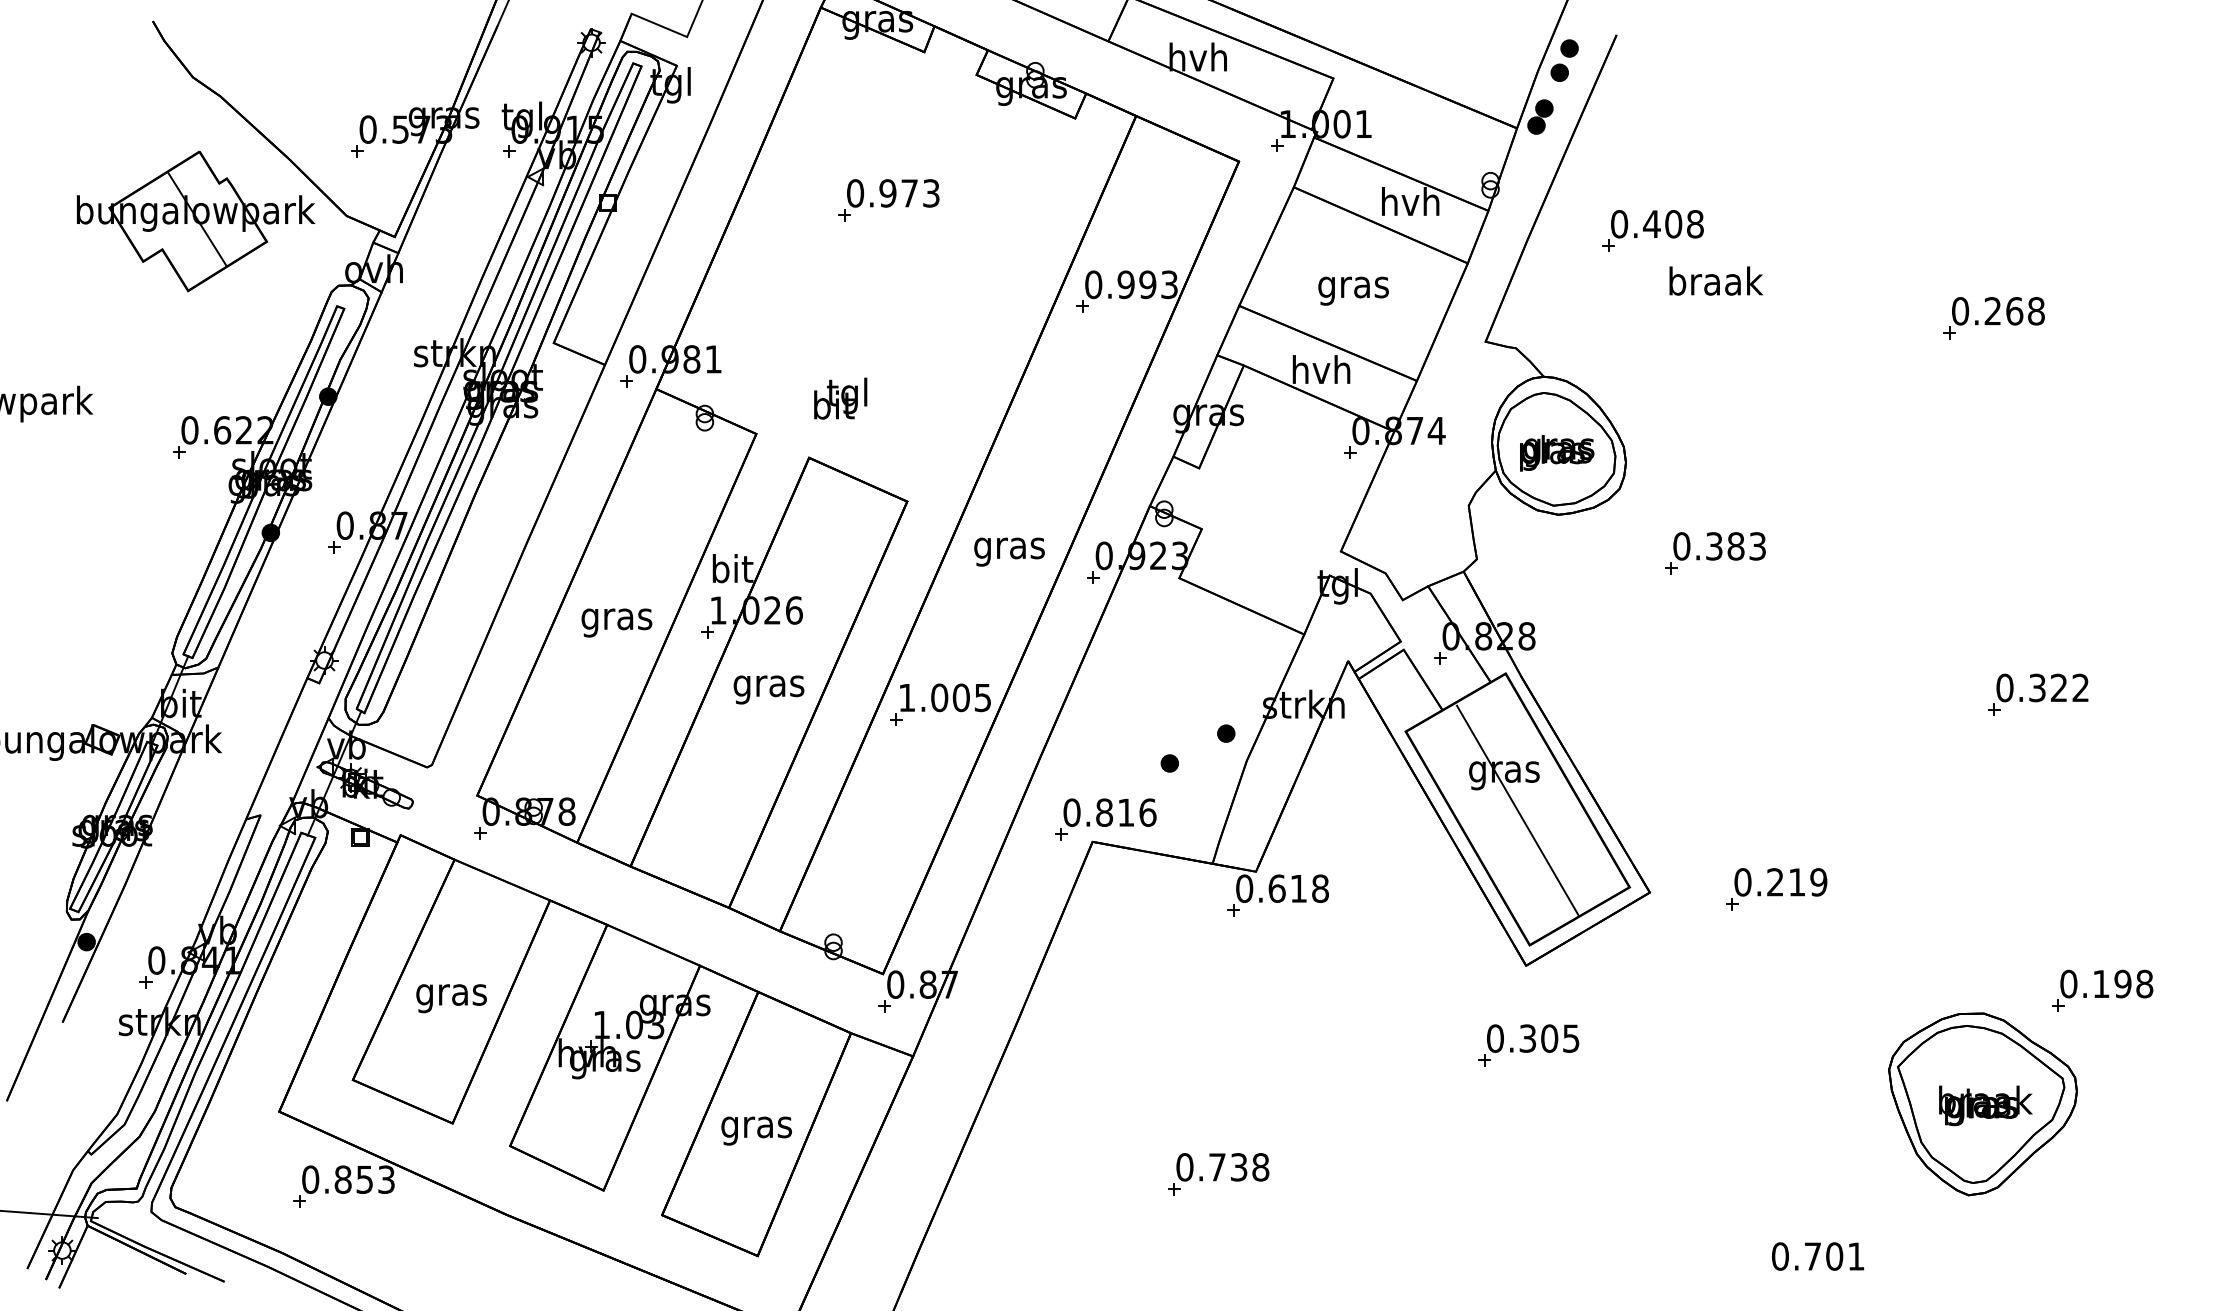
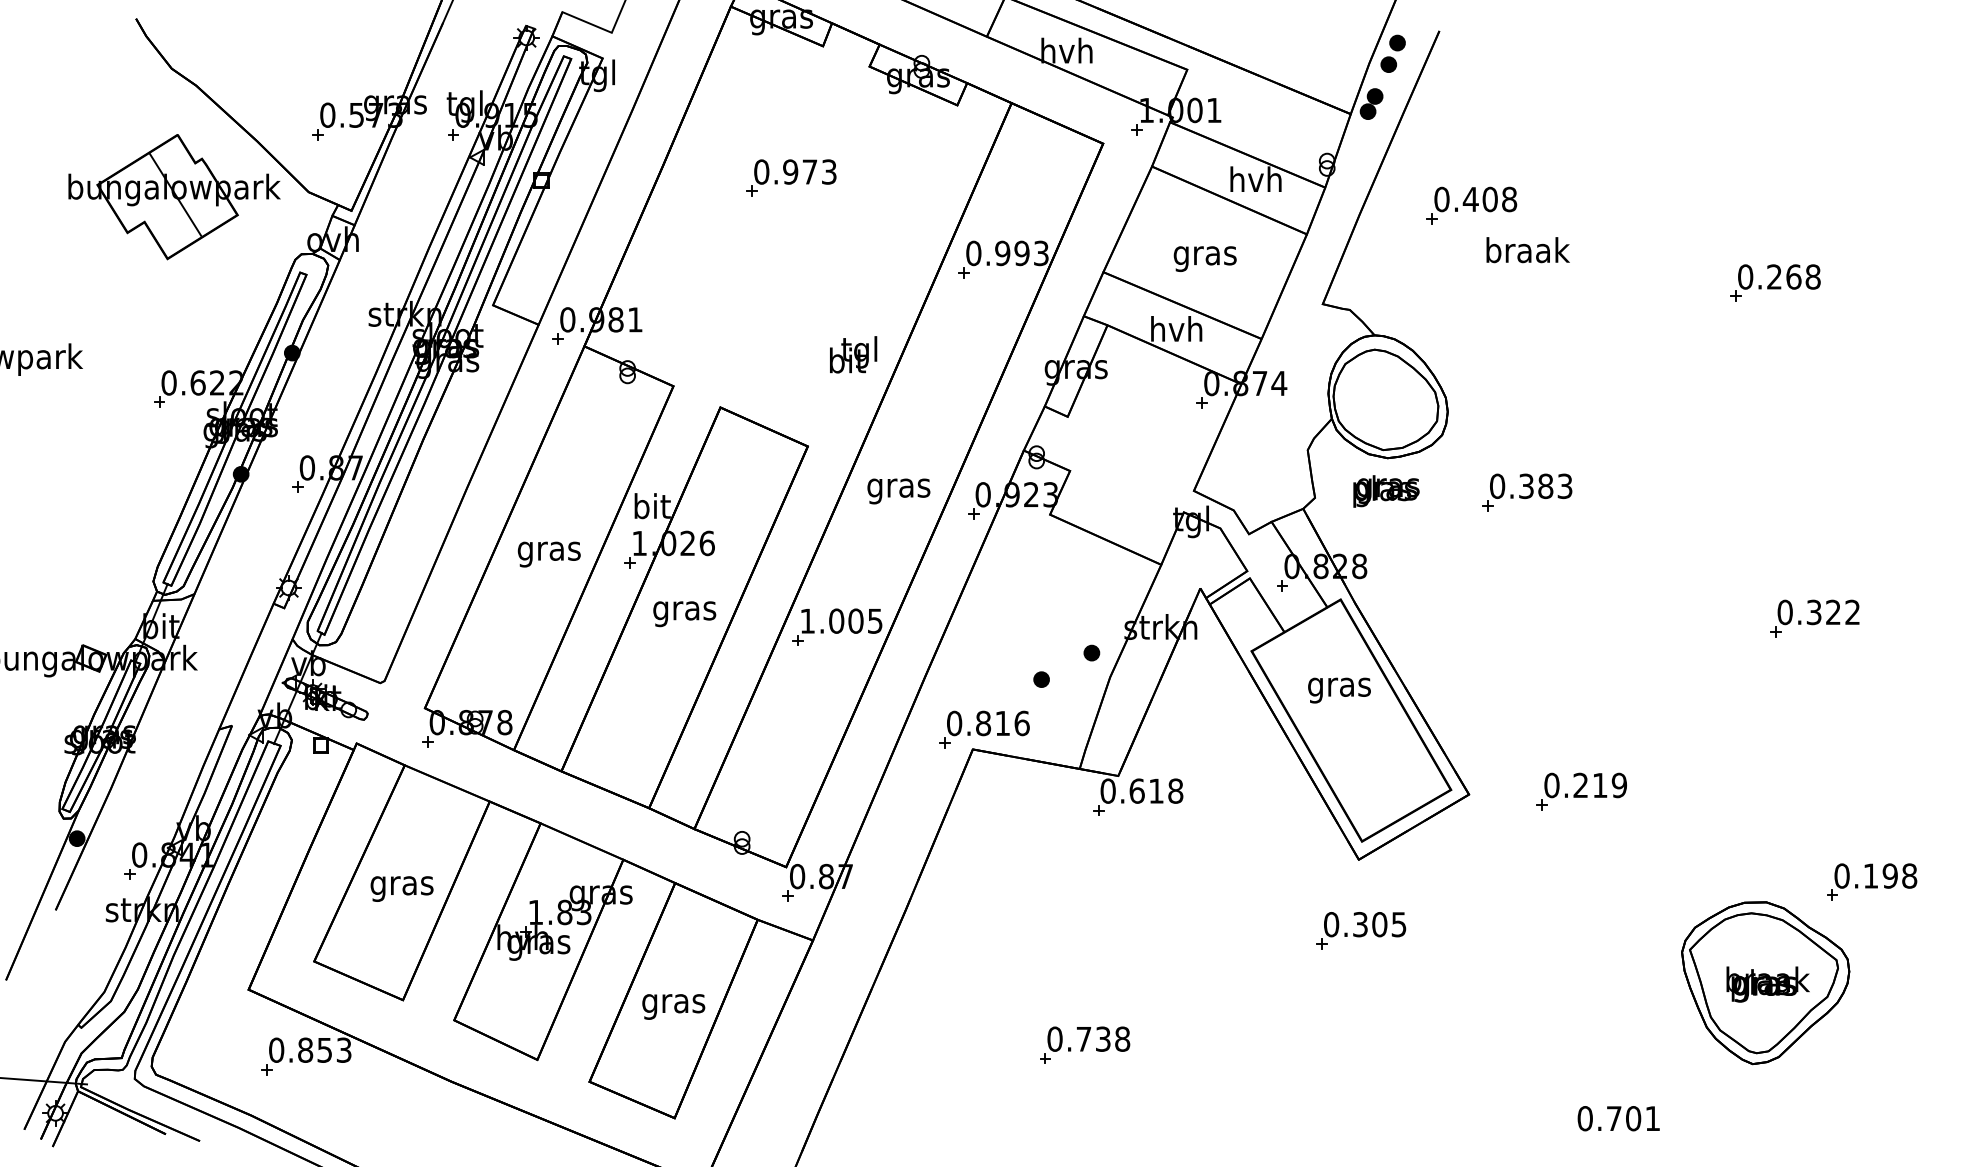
text: (840, 398) -> (853, 354), moved
text: (1557, 453) -> (1386, 491), moved
line: (1517, 810) -> (1351, 721), removed
text: (633, 1024) -> (564, 912), 1.03 -> 1.83

